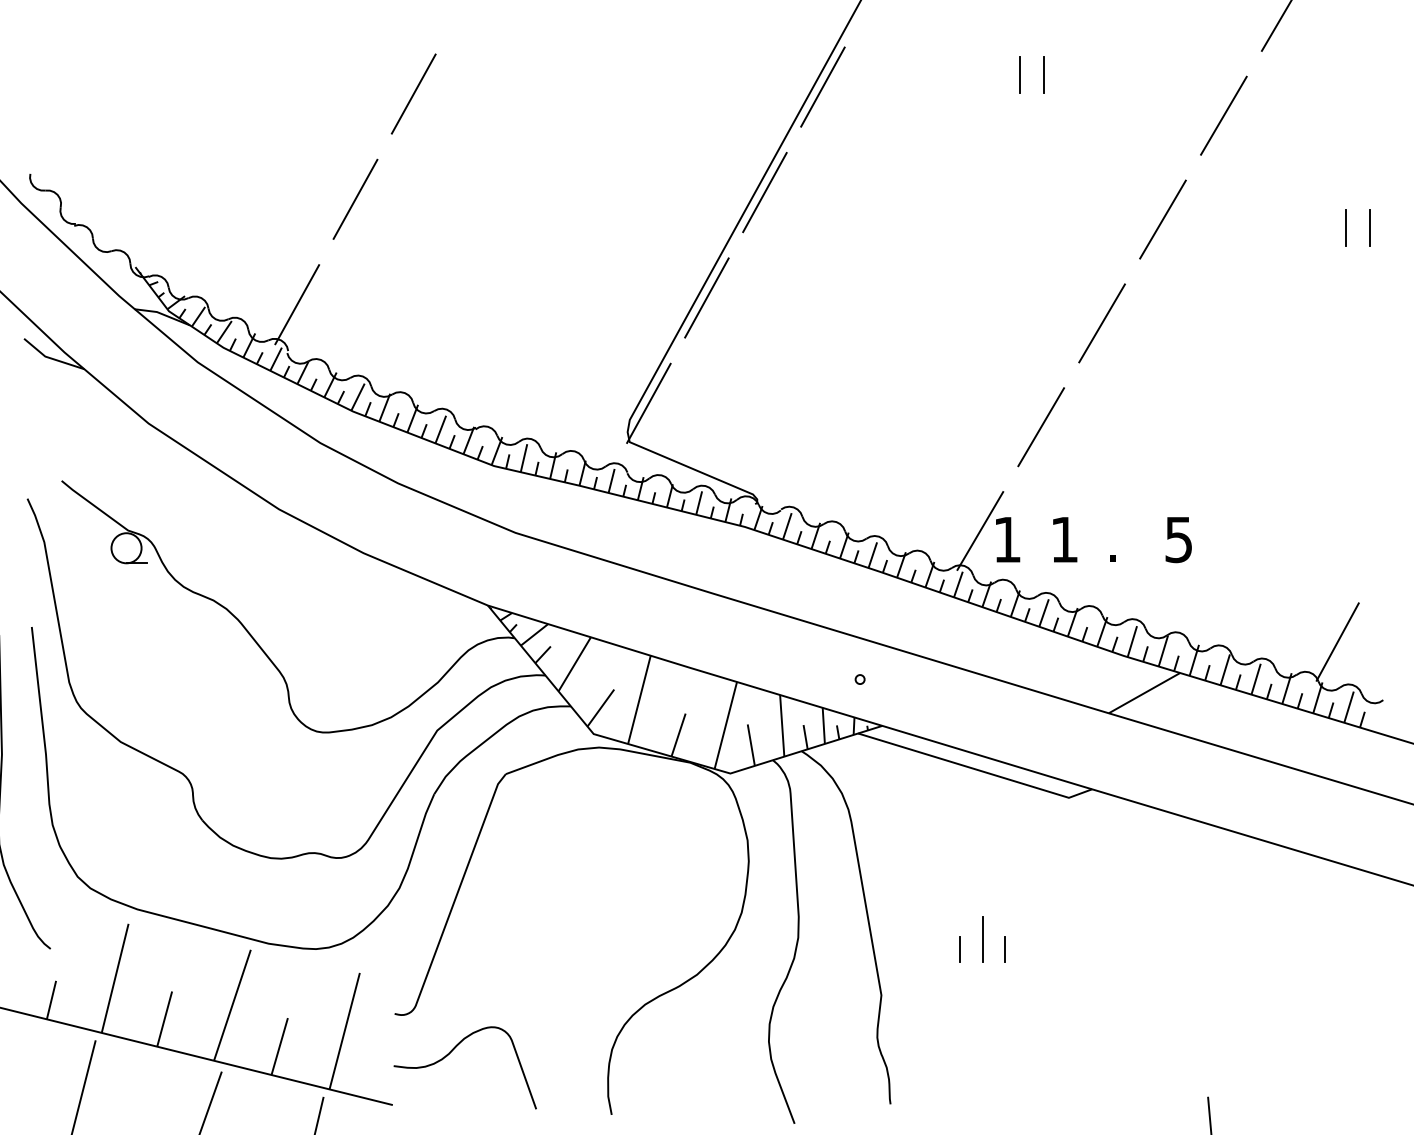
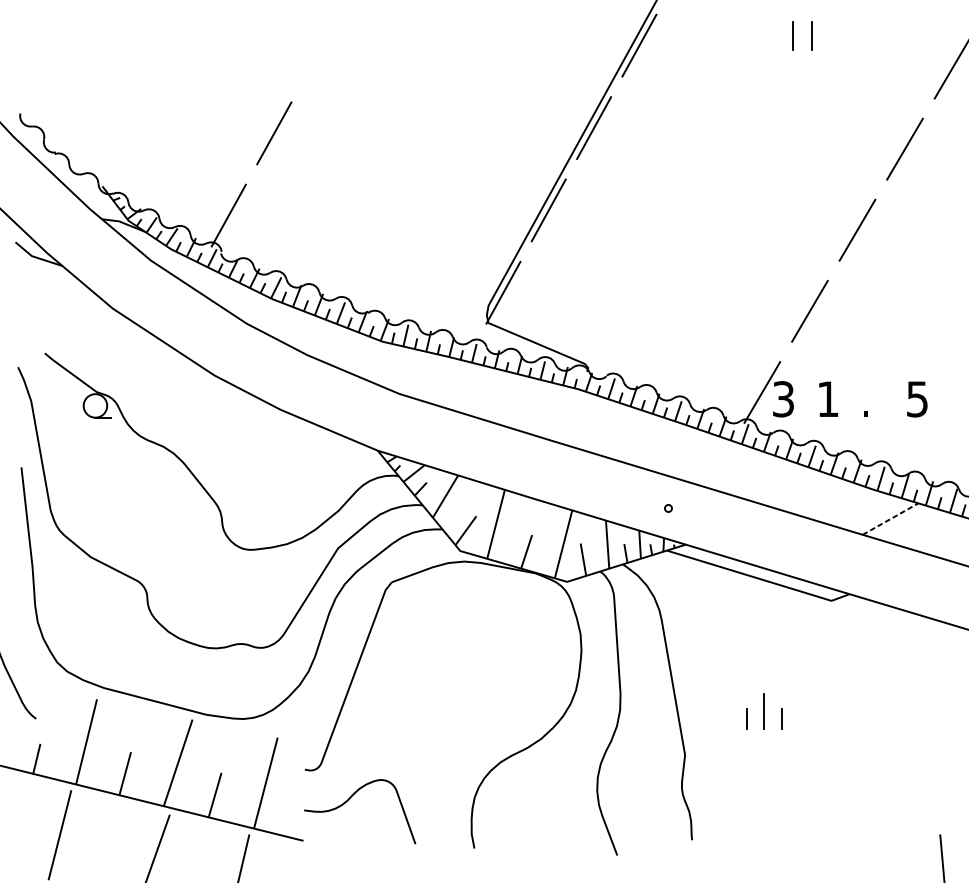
line: (413, 93) -> (319, 50), removed
text: (1007, 539) -> (783, 399), 1 -> 3
line: (1144, 693) -> (890, 519), solid -> dashed

